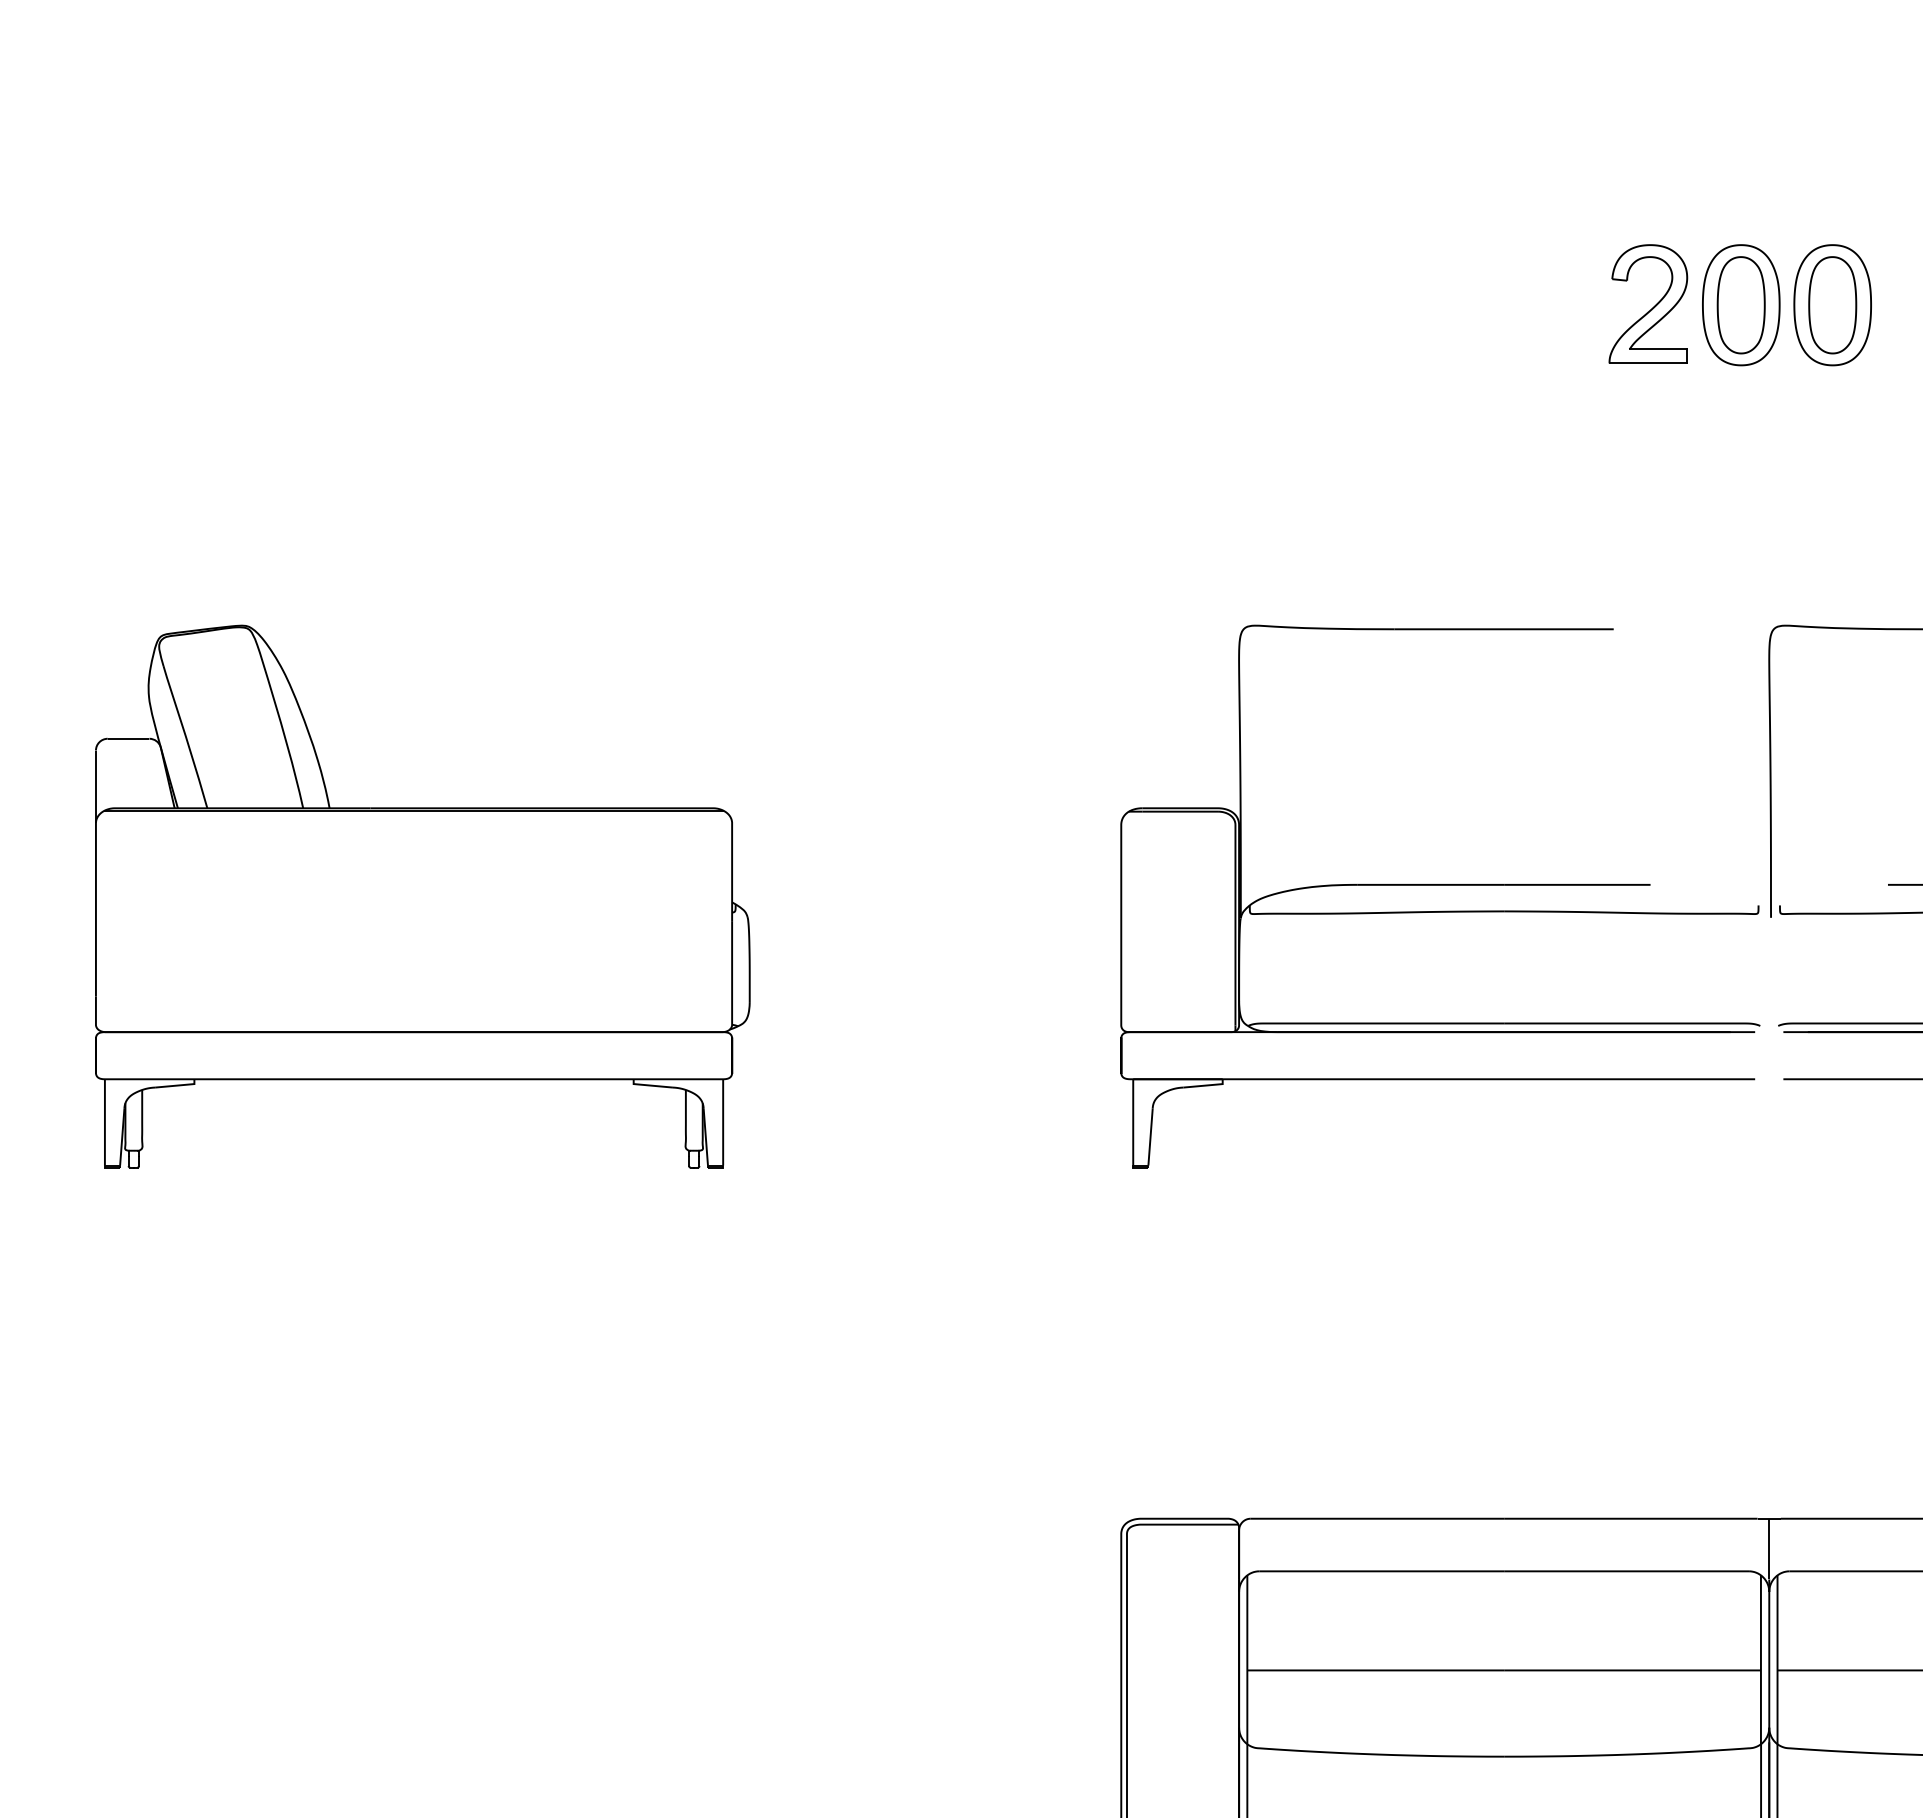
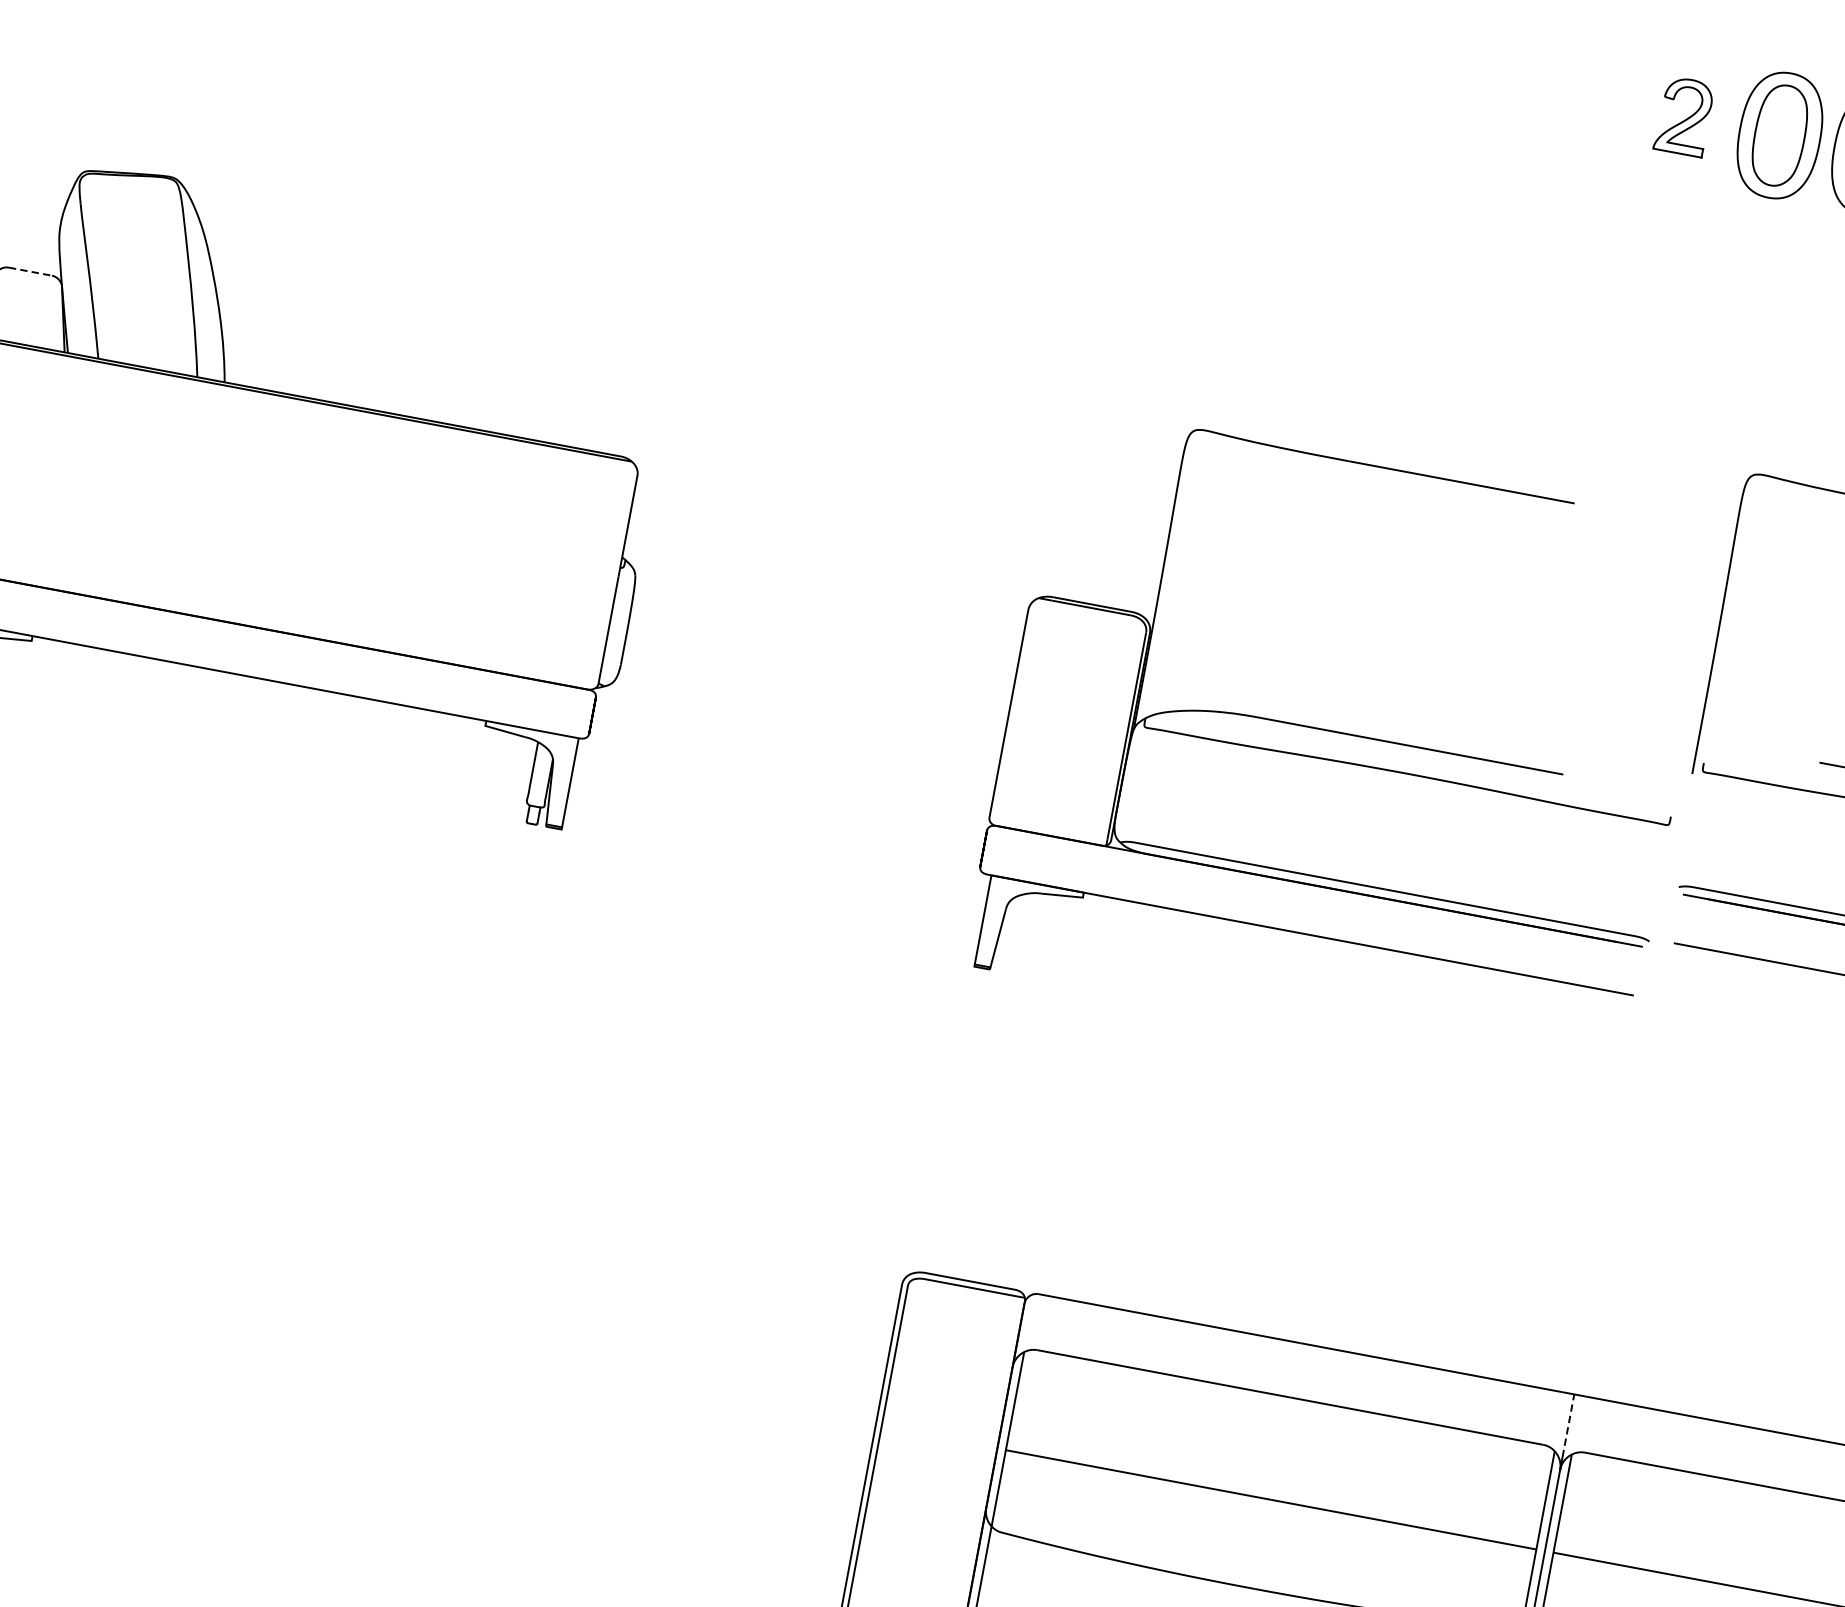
part: (1648, 303) -> (1684, 115), size x0.6
line: (128, 738) -> (30, 271), solid -> dashed
part: (1440, 885) -> (1346, 734), moved
line: (1769, 1548) -> (1568, 1425), solid -> dashed

